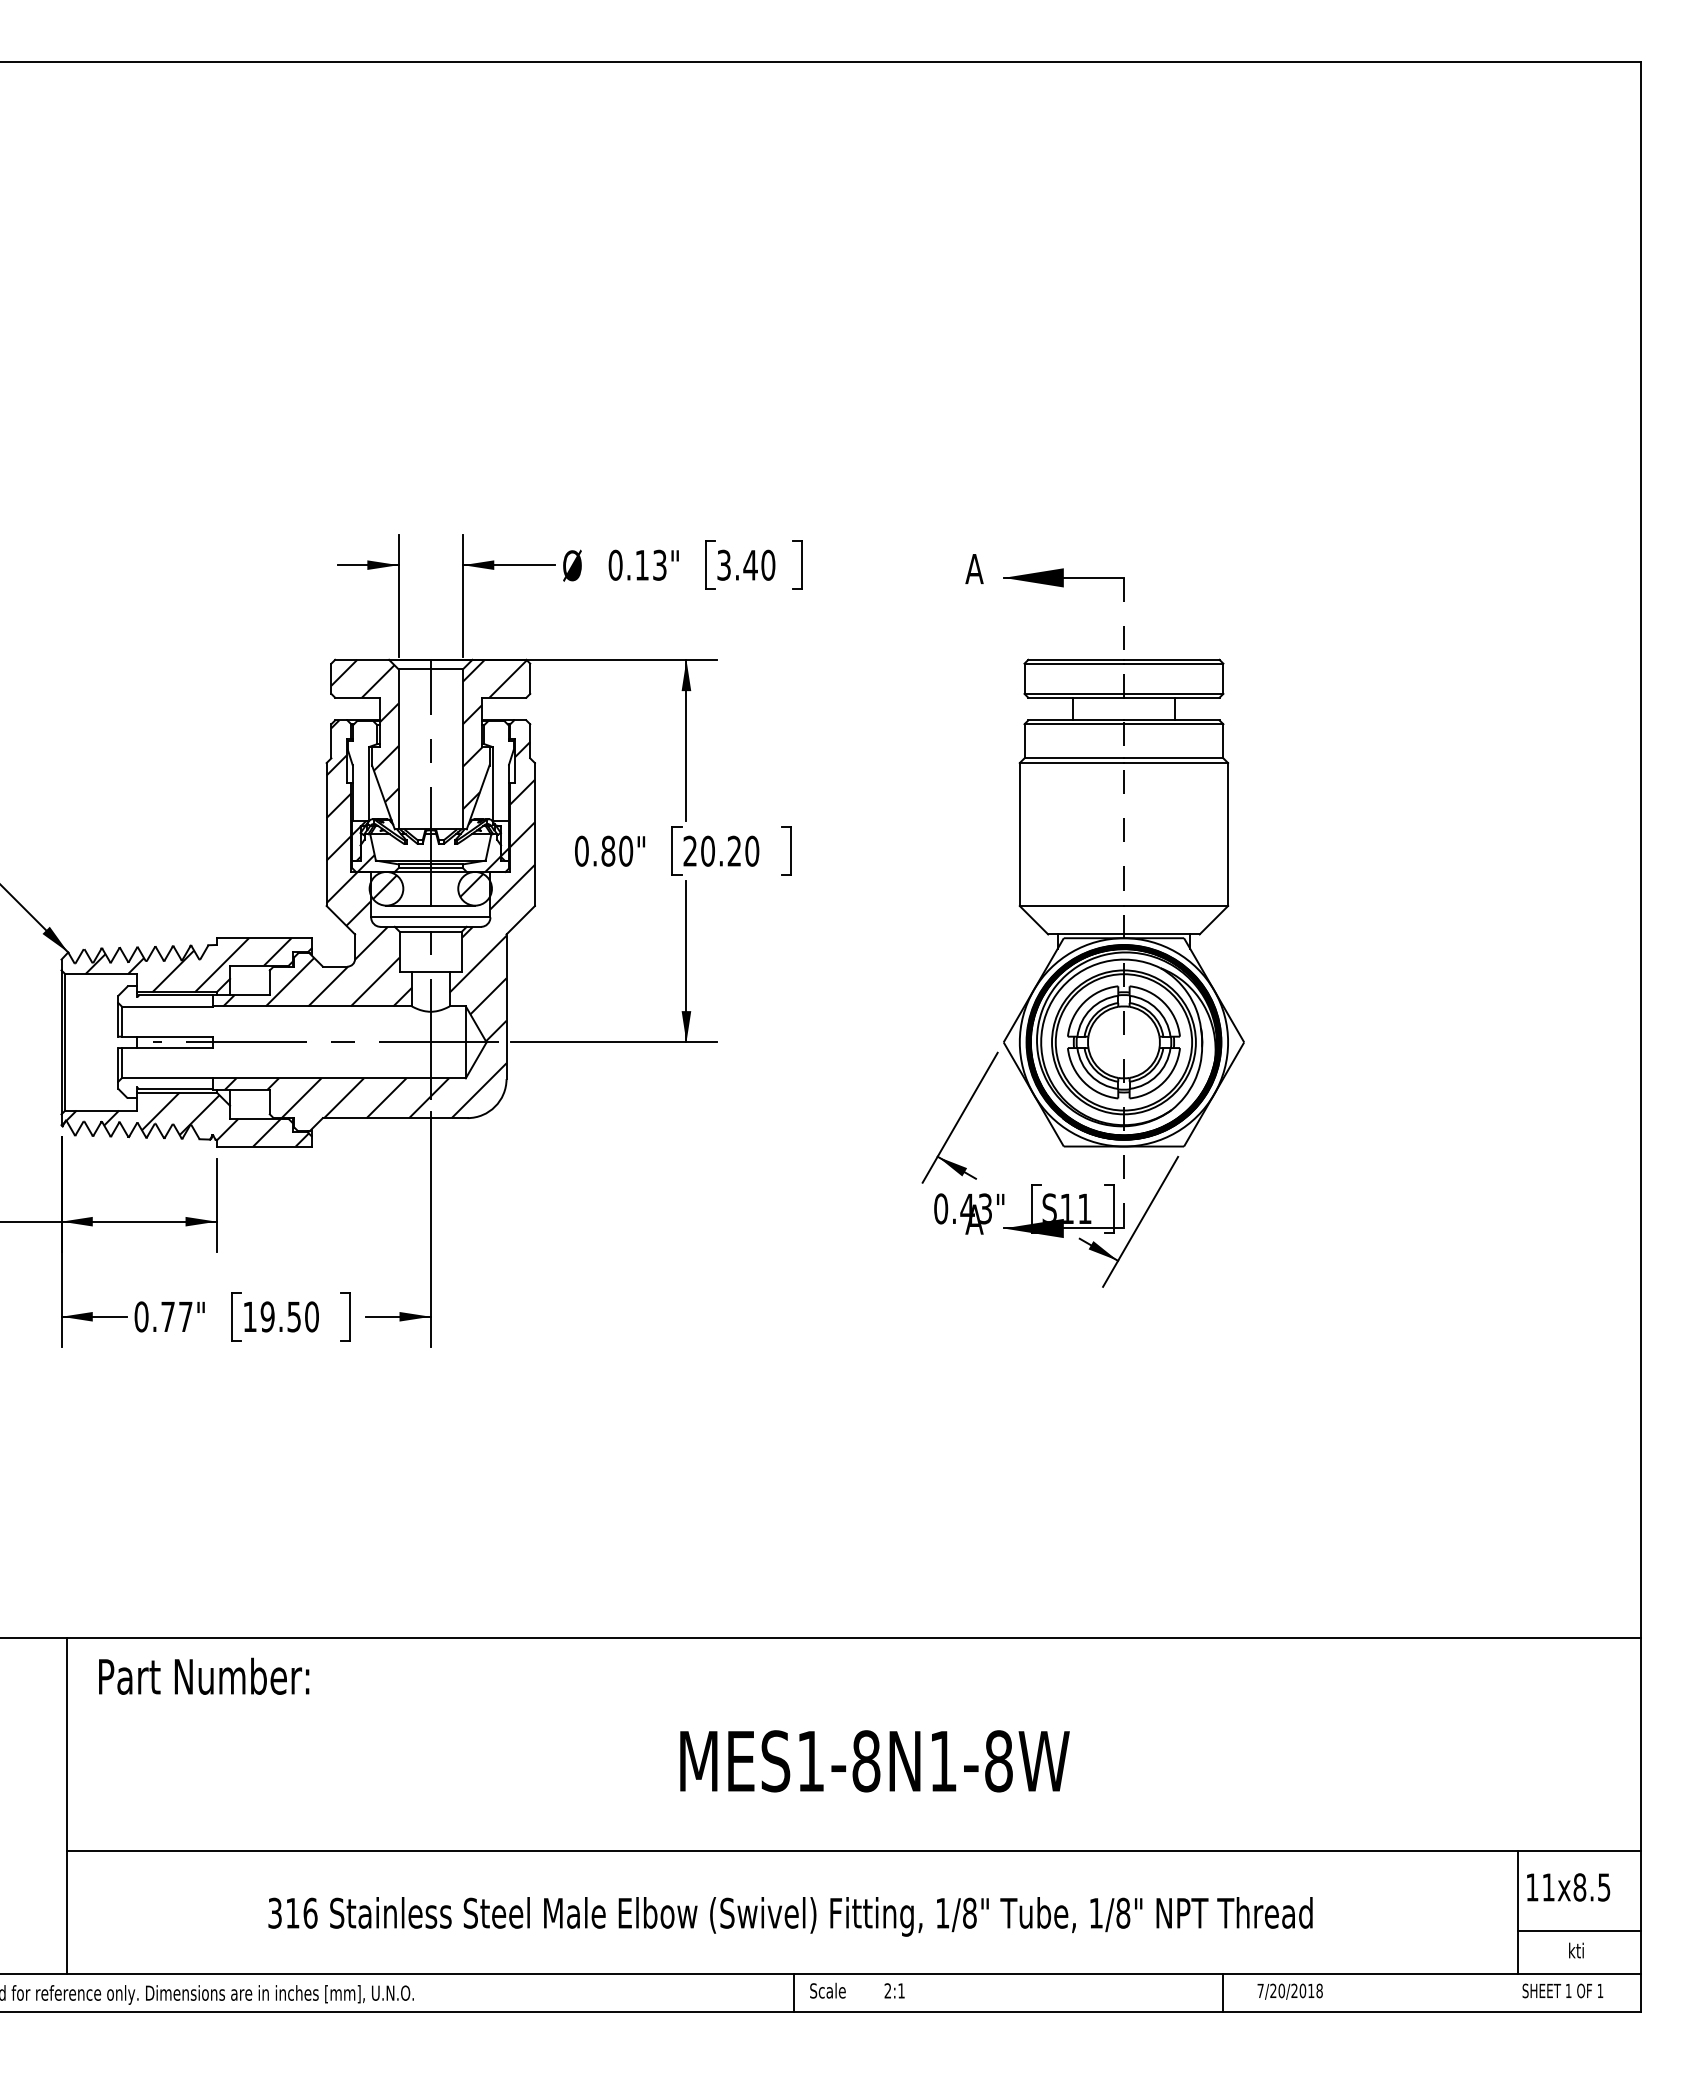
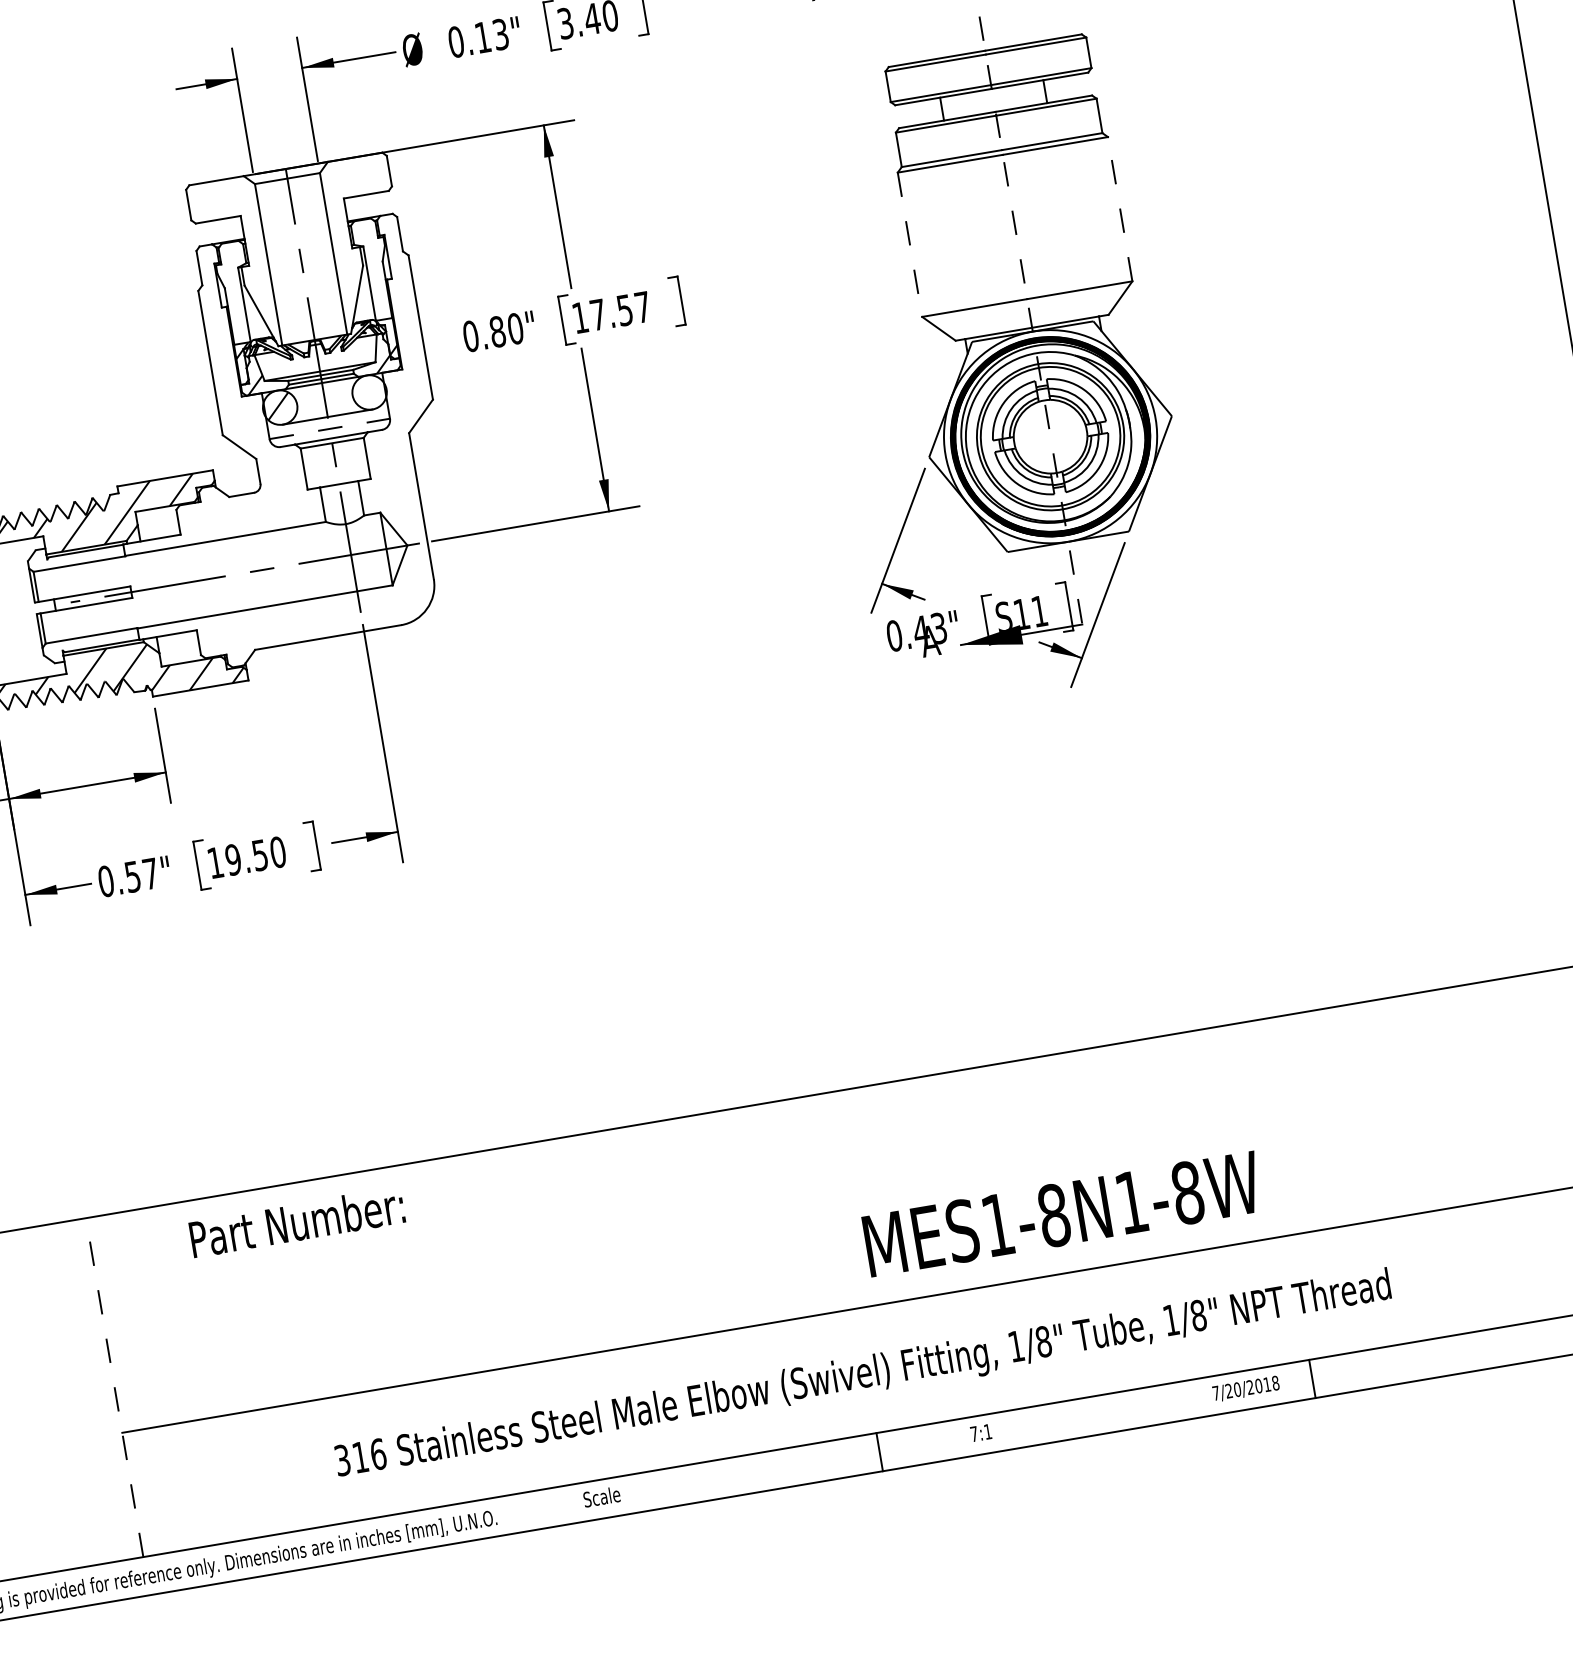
hatch: (364, 730) -> (230, 251), removed
hatch: (494, 734) -> (362, 233), removed
line: (1228, 834) -> (1120, 209), solid -> dashed
line: (1019, 835) -> (909, 245), solid -> dashed
text: (721, 850) -> (611, 311), 20.20 -> 17.57
hatch: (317, 863) -> (206, 393), removed
hatch: (471, 885) -> (365, 389), removed
line: (430, 917) -> (329, 429), solid -> dashed
hatch: (379, 930) -> (280, 450), removed
text: (167, 1317) -> (132, 877), 0.77" -> 0.57"
text: (204, 1675) -> (297, 1221), moved
text: (874, 1761) -> (1062, 1214), moved
line: (67, 1806) -> (114, 1388), solid -> dashed
text: (827, 1990) -> (601, 1496), moved
text: (887, 1990) -> (973, 1433), 2:1 -> 7:1
text: (1289, 1991) -> (1245, 1388), moved

